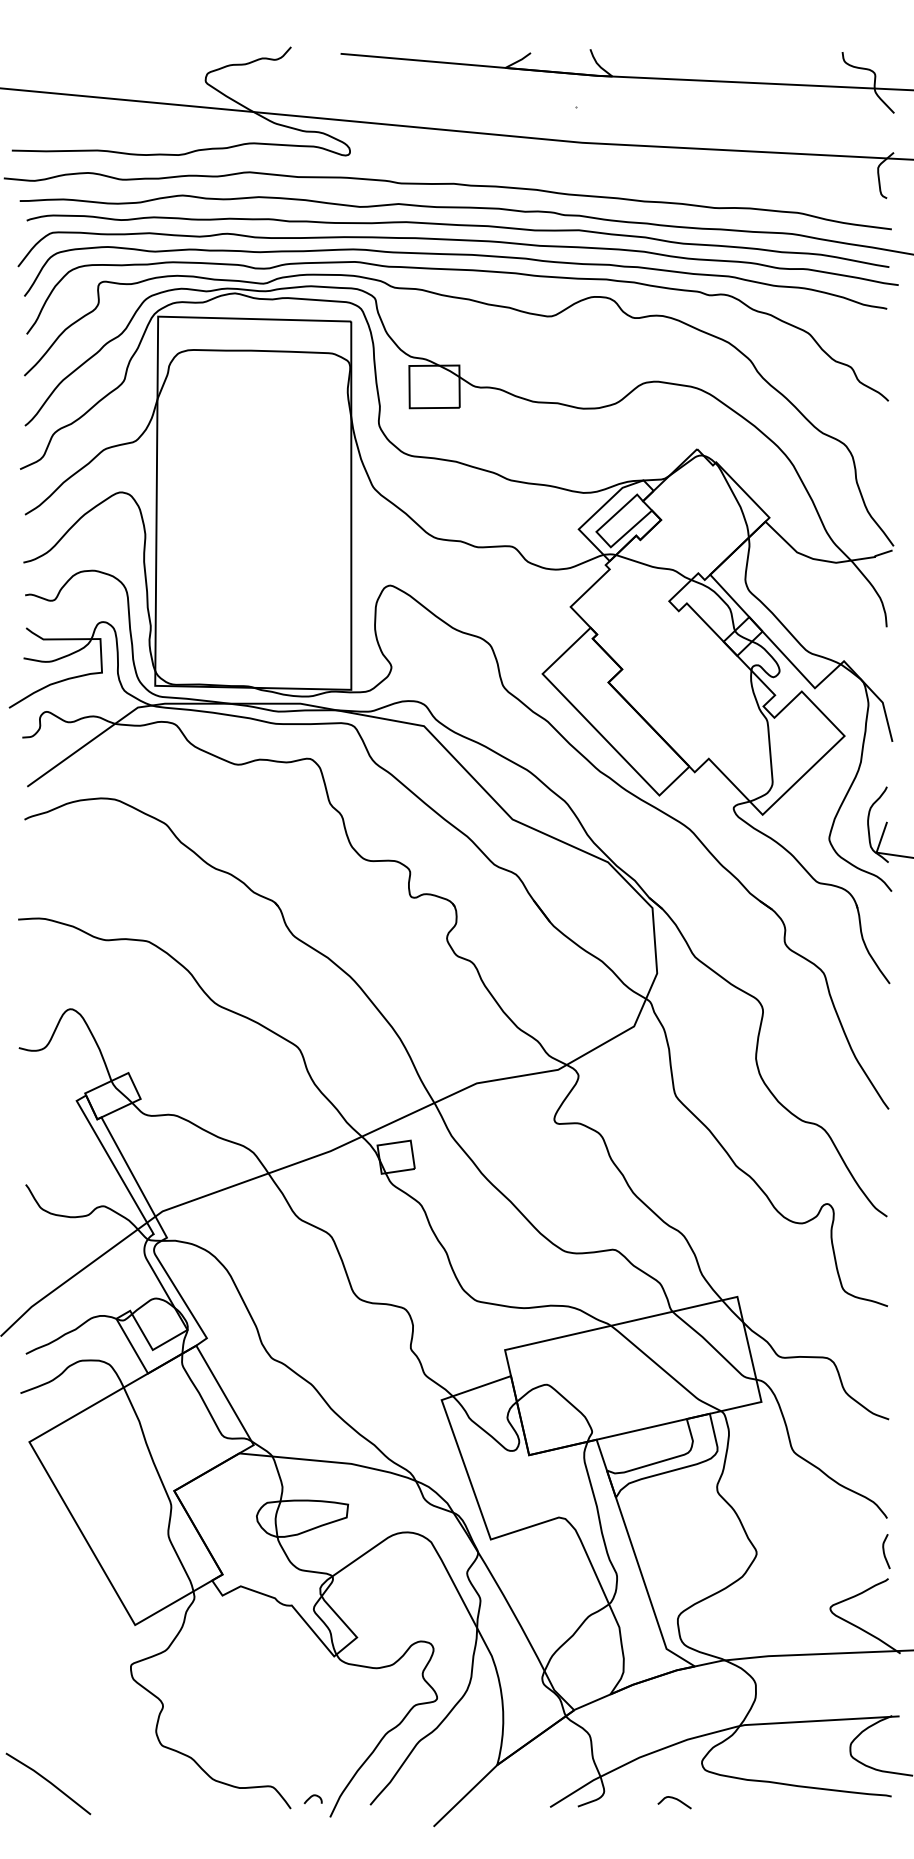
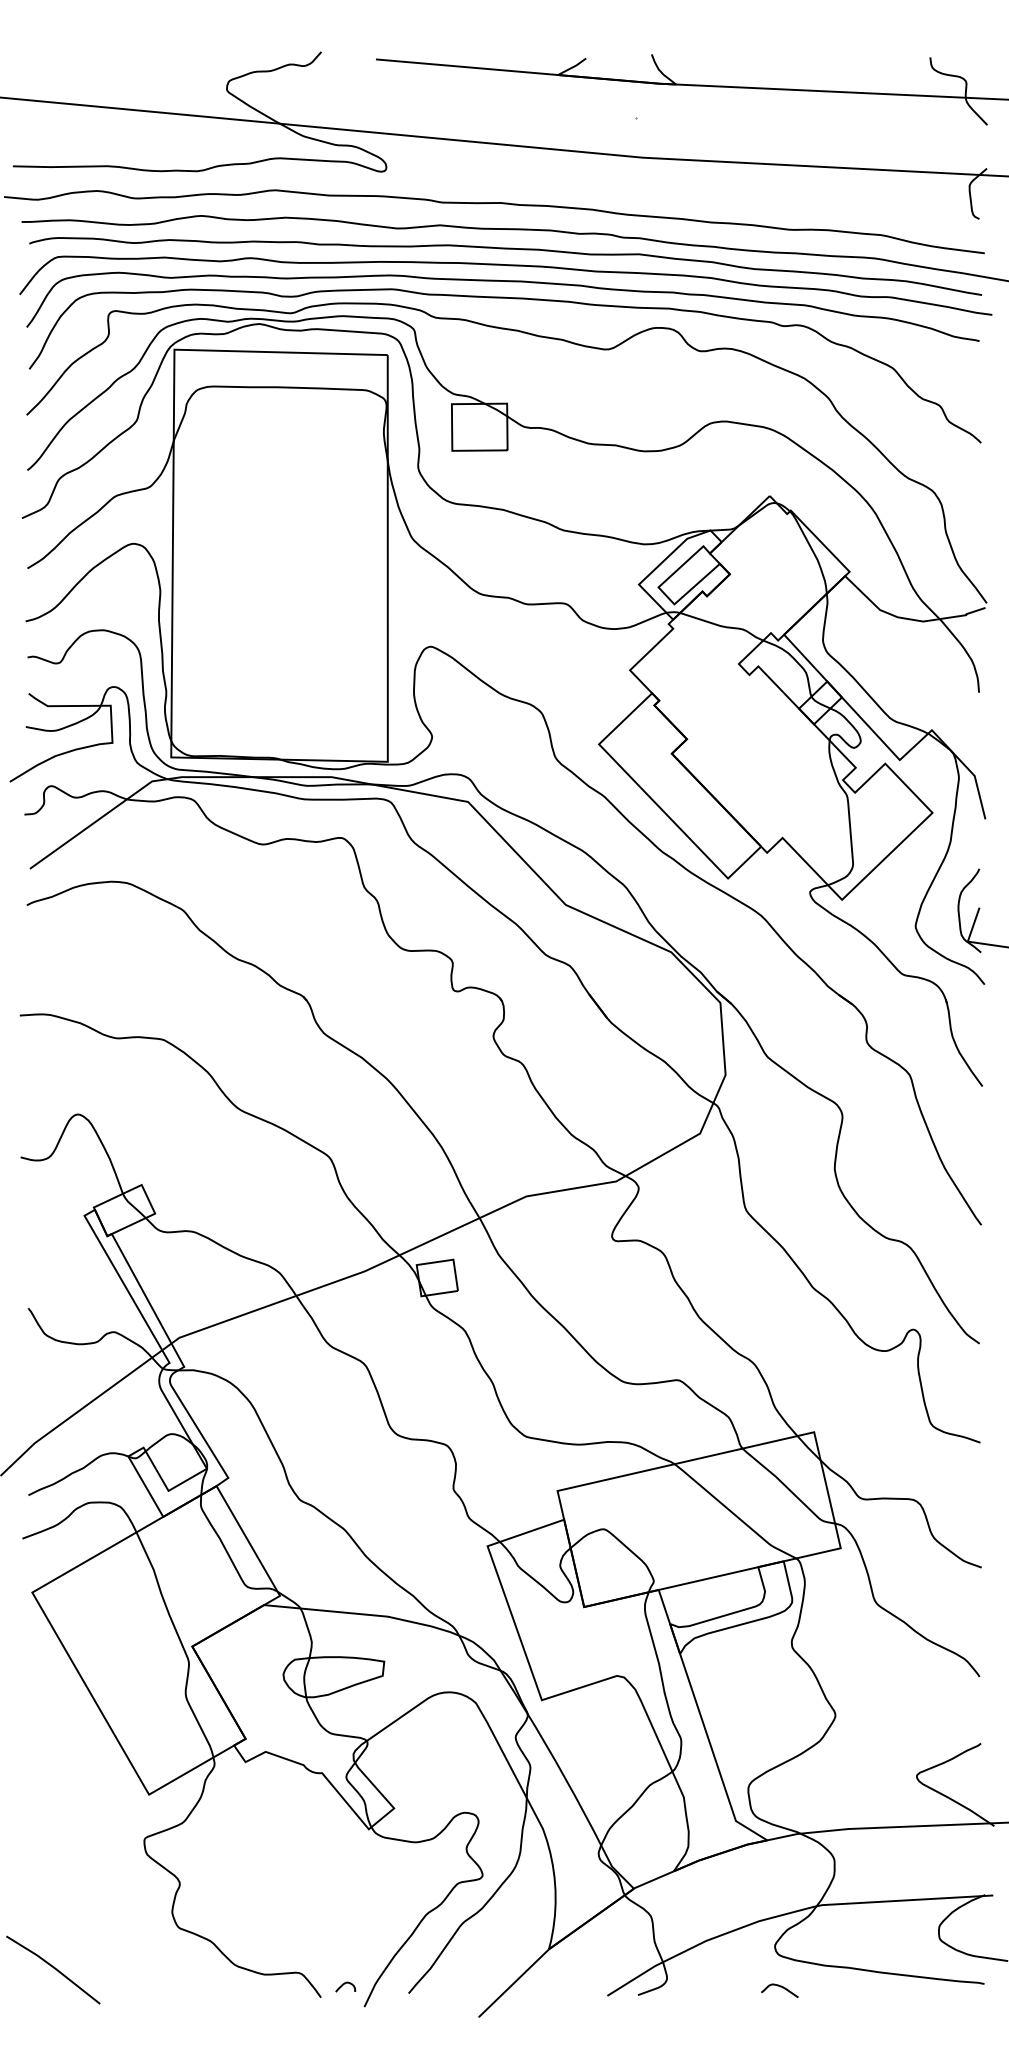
curve: (884, 1551) -> (976, 1713), removed
curve: (675, 1799) -> (780, 1987), moved

